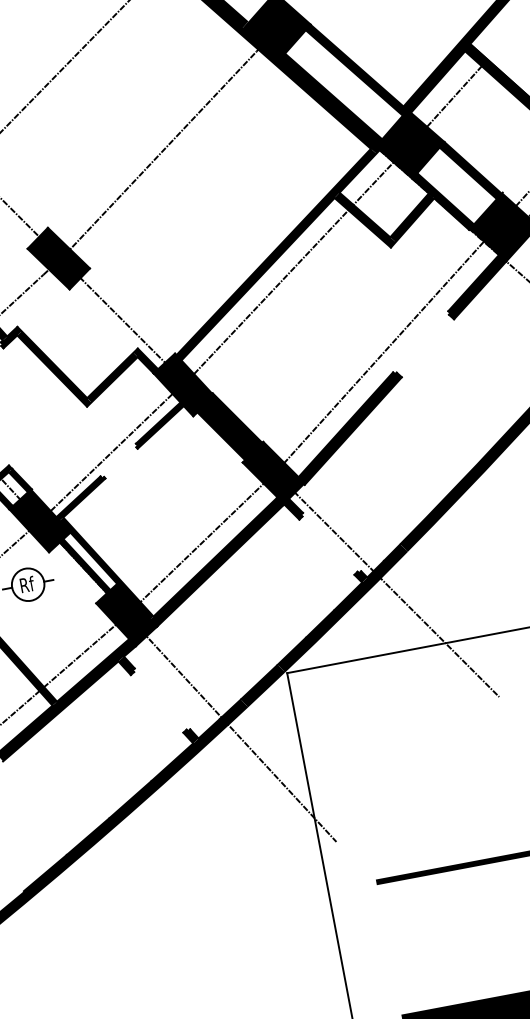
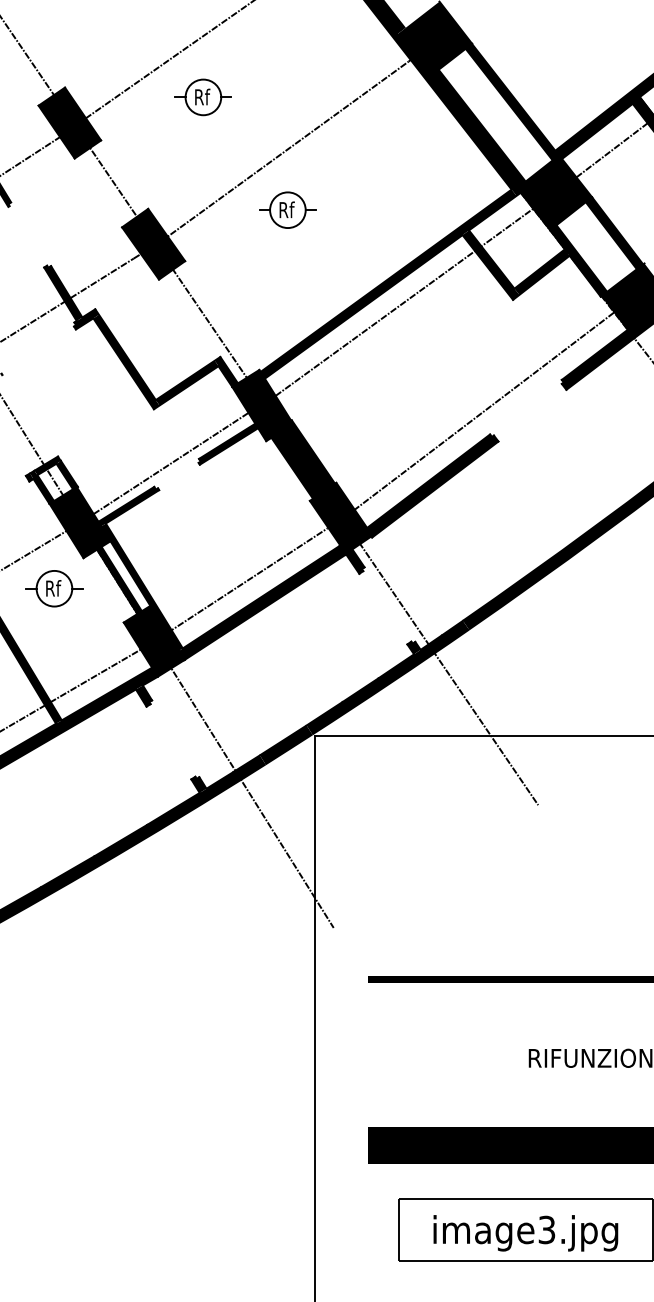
part: (77, 118) -> (202, 97), added
part: (173, 204) -> (287, 209), added

